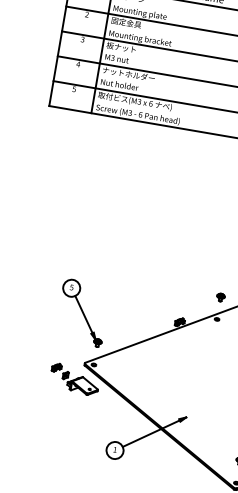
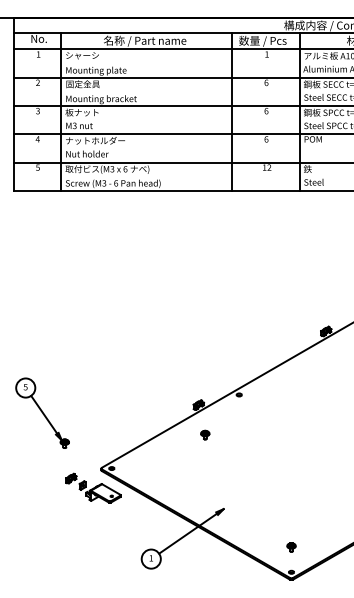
part: (221, 297) -> (205, 434), moved
part: (82, 312) -> (42, 412), moved

